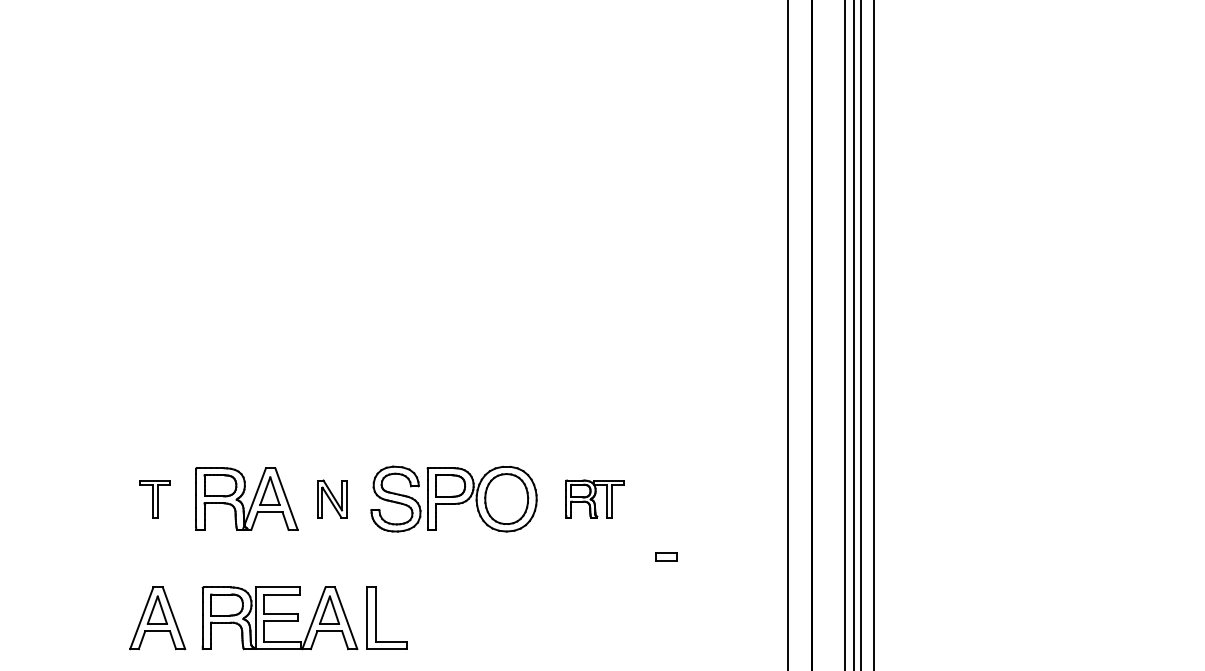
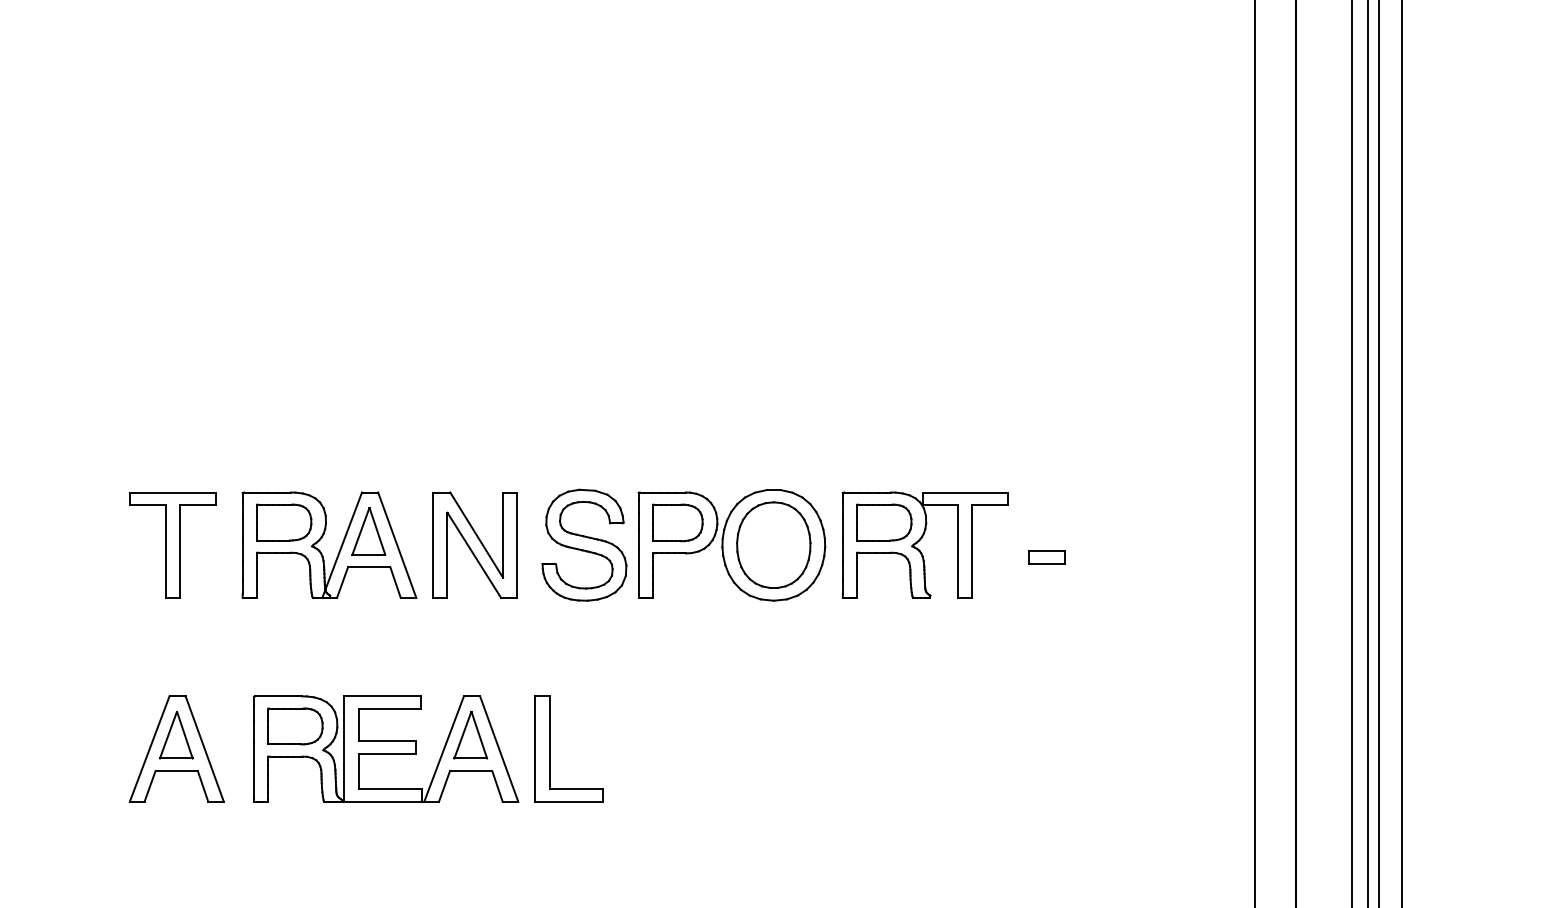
part: (154, 498) -> (171, 544), size x1.67
part: (332, 498) -> (475, 544), size x1.67
part: (595, 498) -> (925, 544), size x1.67
part: (666, 556) -> (1047, 556), moved

